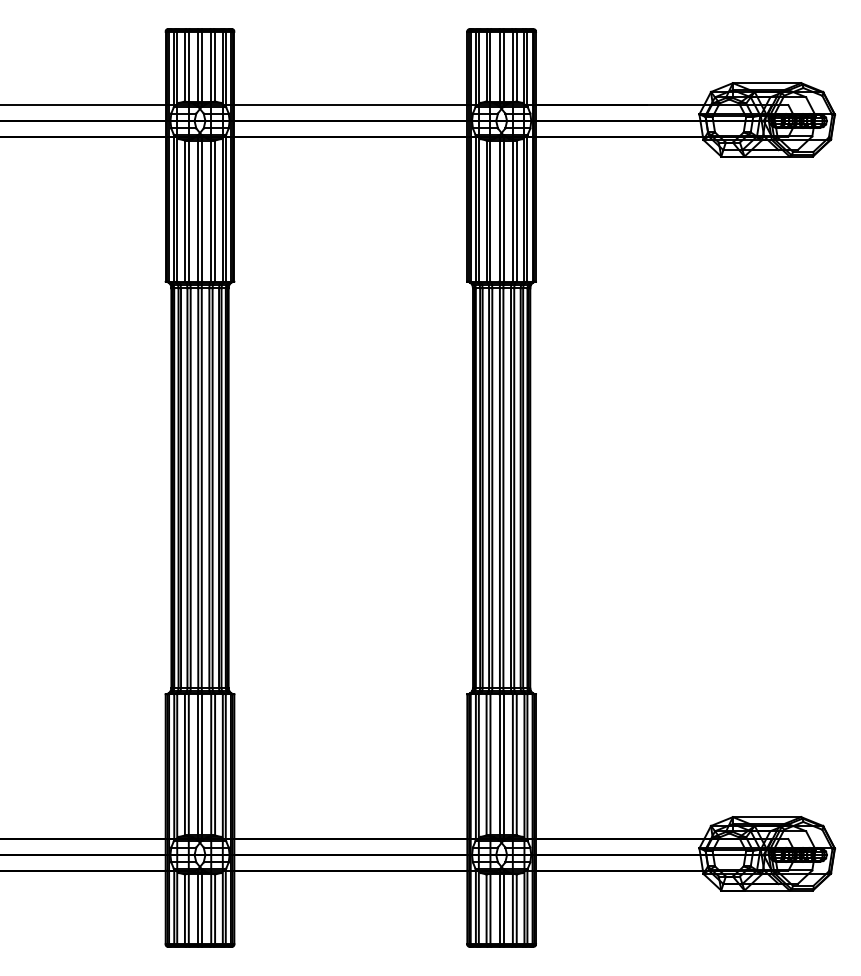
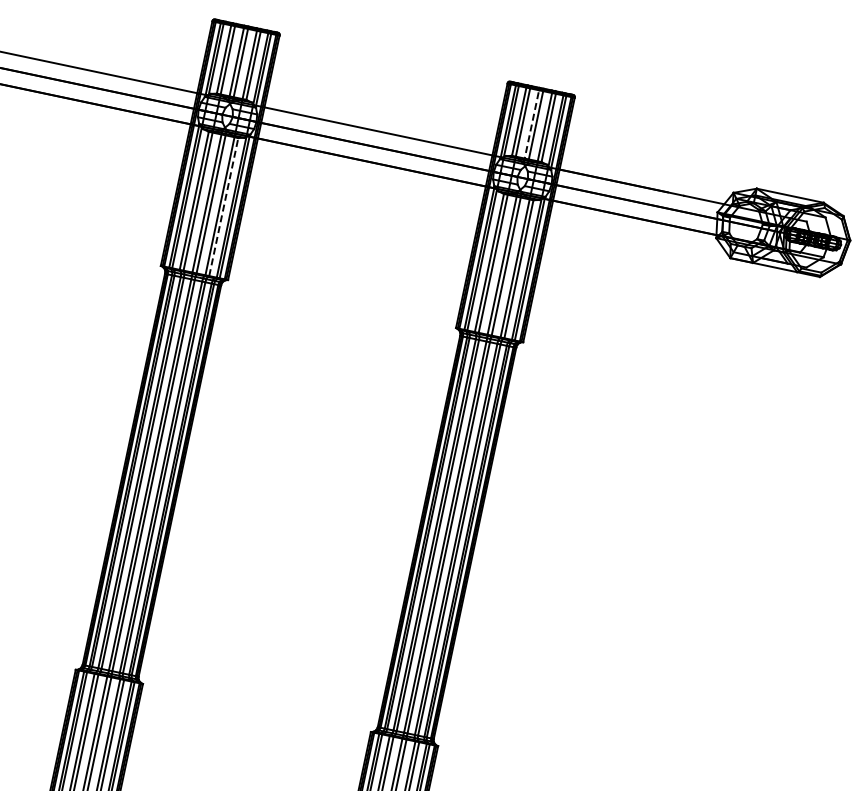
line: (499, 69) -> (531, 127), solid -> dashed
line: (215, 211) -> (224, 207), solid -> dashed

